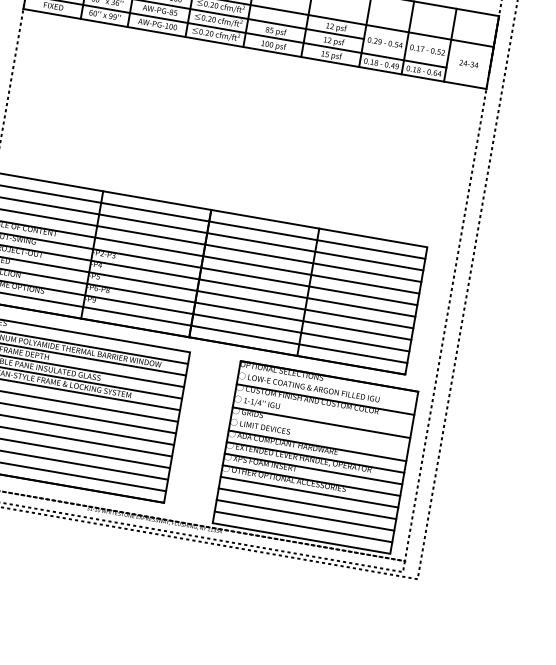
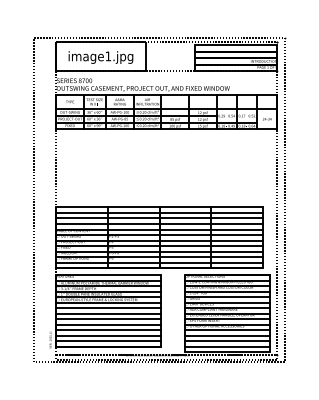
line: (327, 387) -> (227, 280), added
line: (323, 410) -> (227, 291), added
line: (319, 433) -> (227, 302), added

